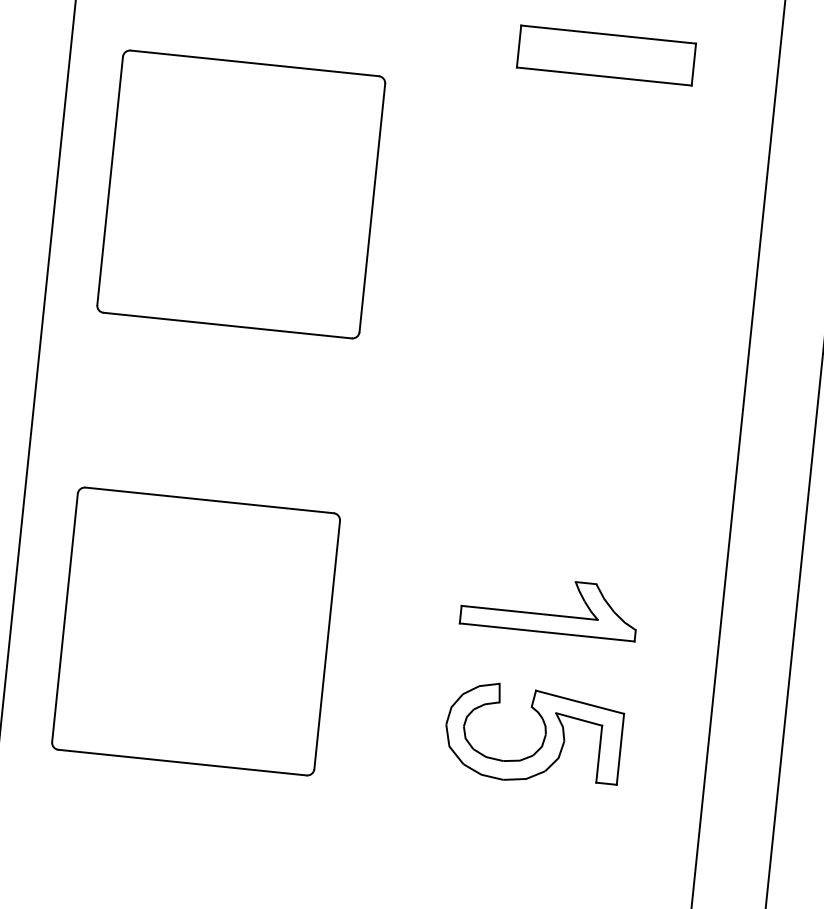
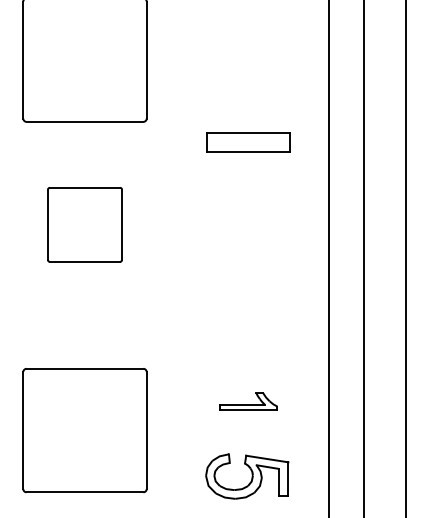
part: (240, 193) -> (84, 224), size x0.6
part: (549, 605) -> (248, 401), size x0.7
part: (534, 735) -> (247, 476), moved

